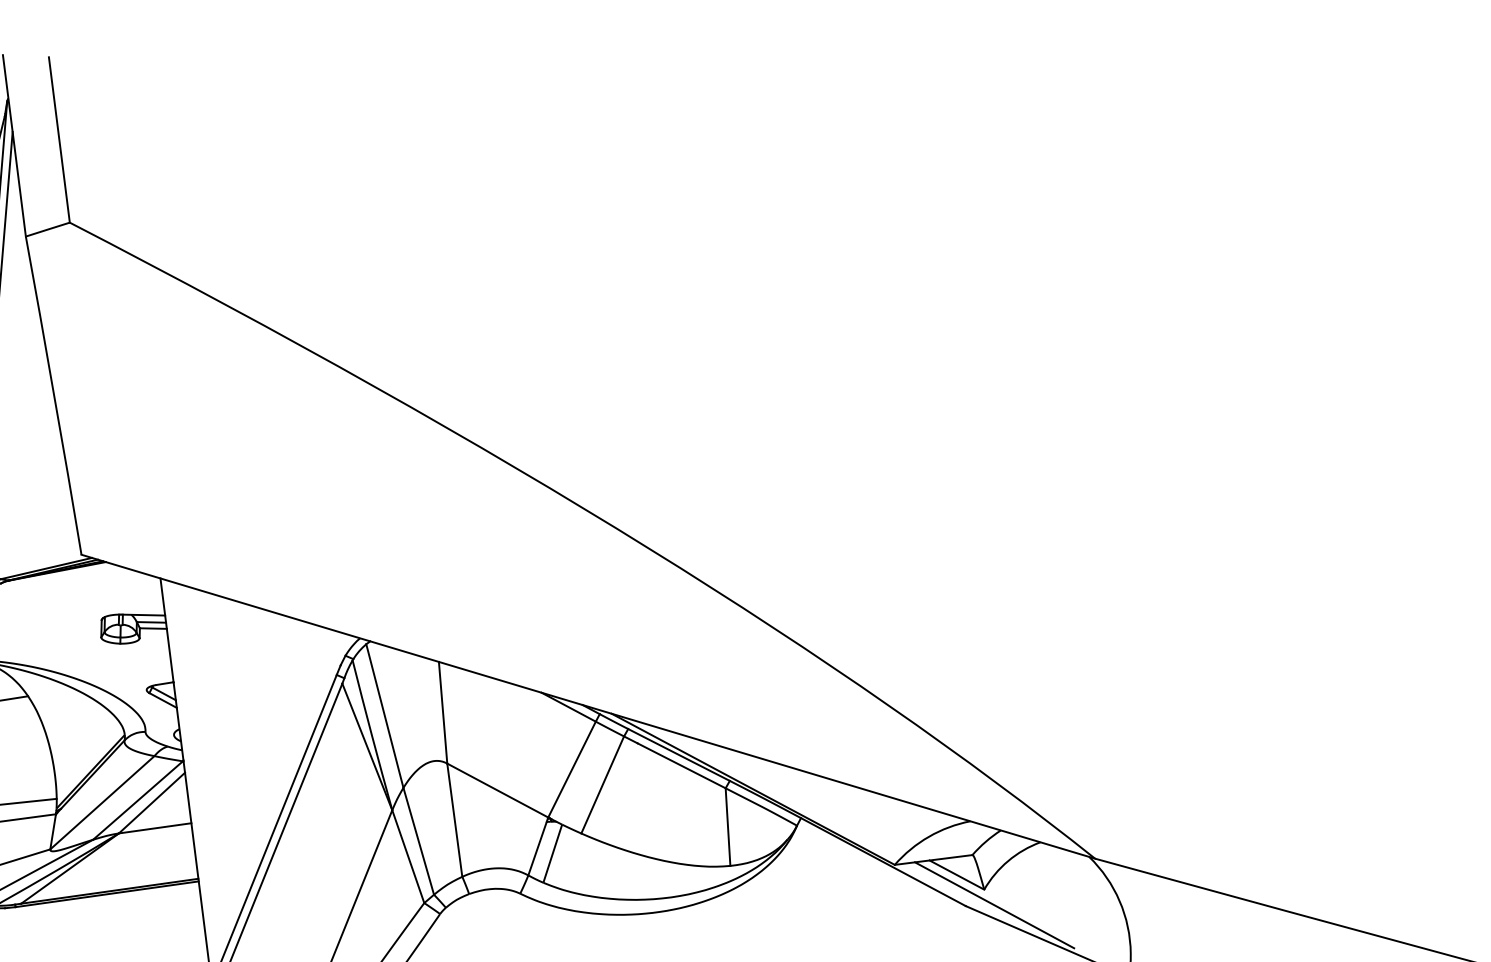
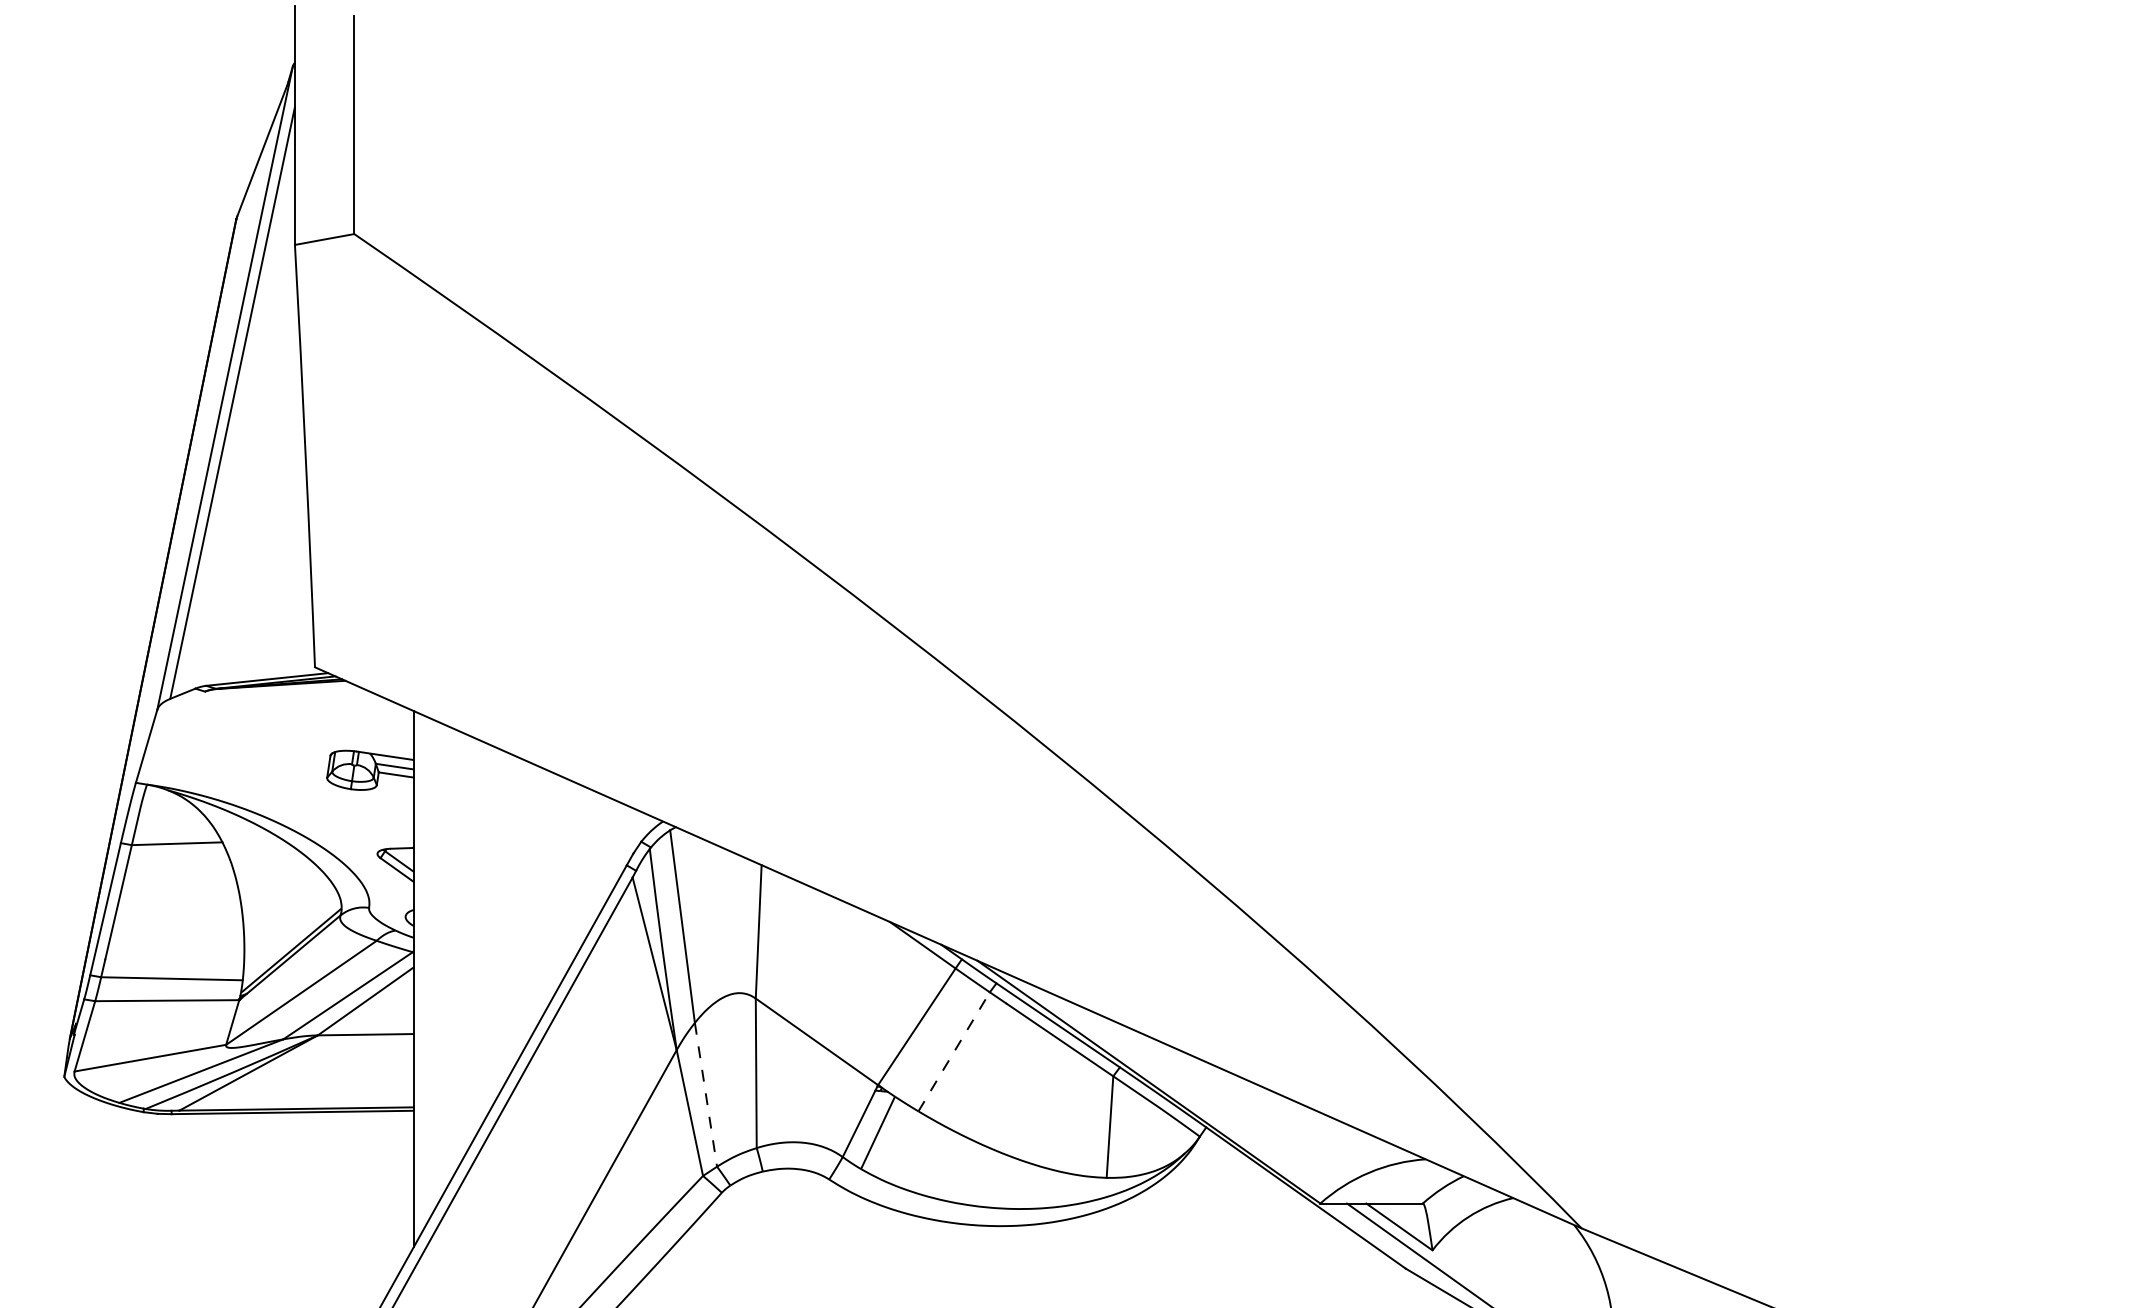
line: (602, 784) -> (954, 1051), solid -> dashed
line: (418, 841) -> (705, 1094), solid -> dashed

